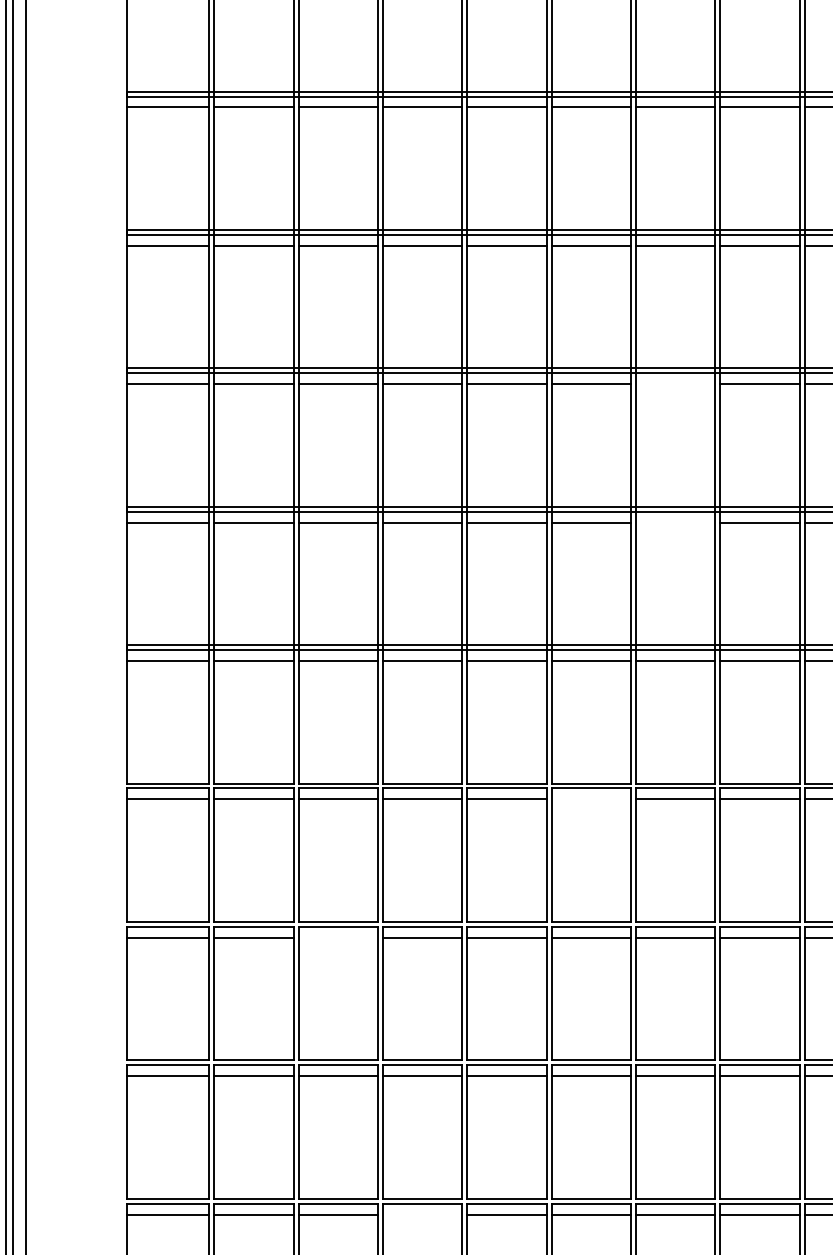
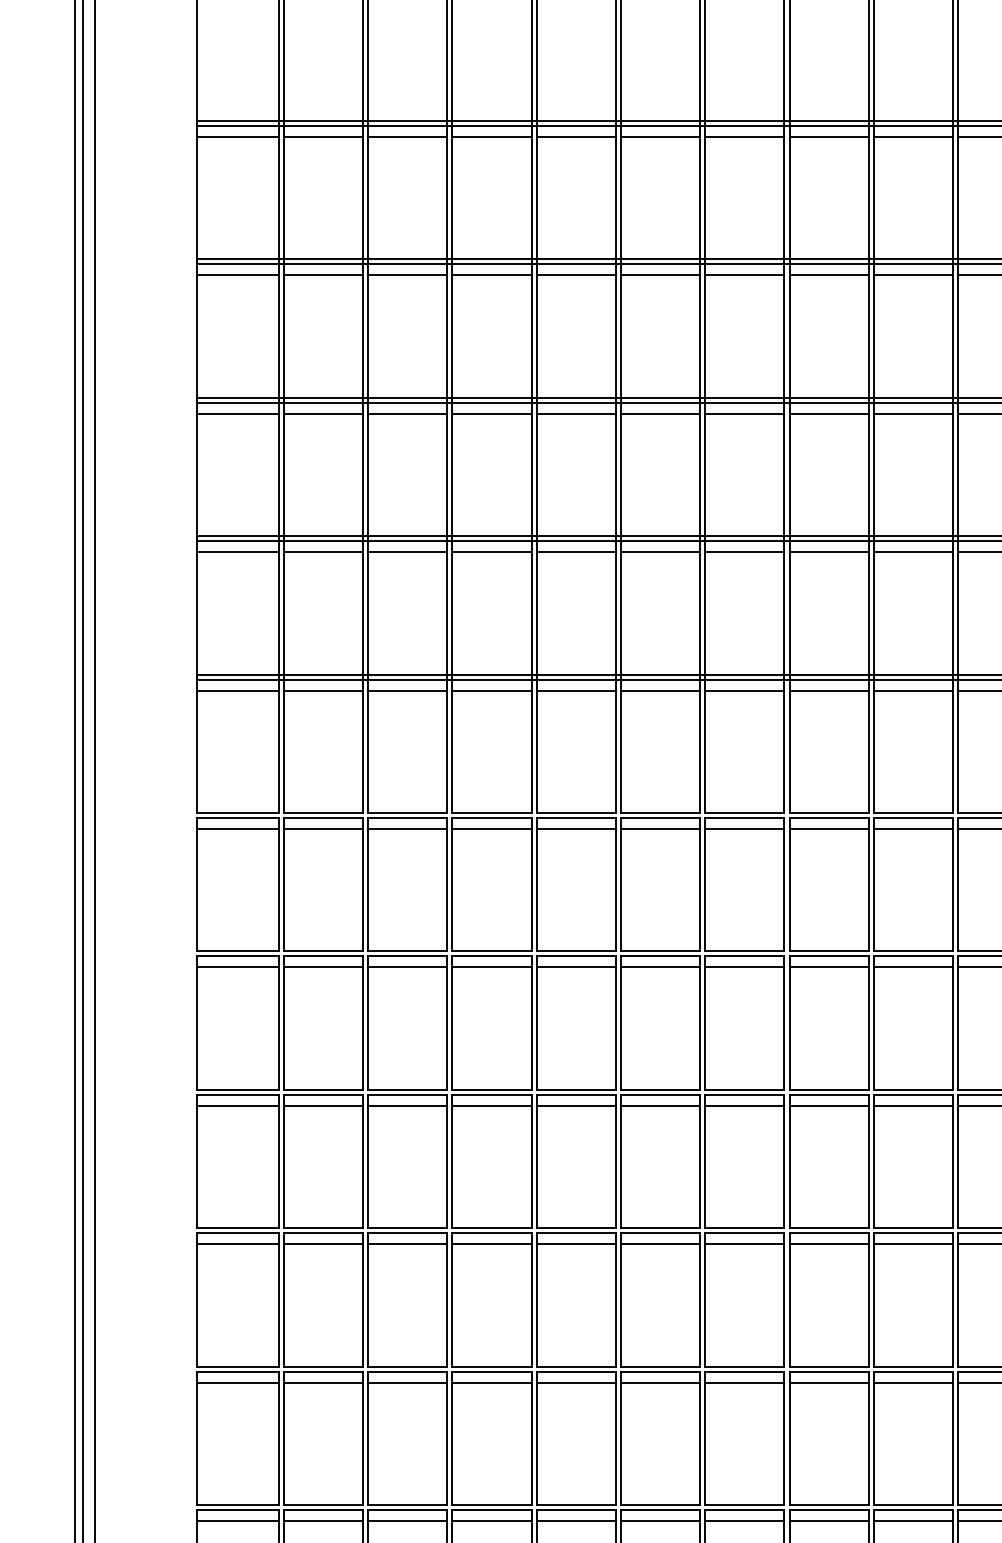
line: (675, 384) -> (744, 413), added
line: (675, 523) -> (744, 552), added
line: (591, 799) -> (660, 828), added
line: (338, 938) -> (407, 967), added
line: (422, 1215) -> (491, 1244), added

